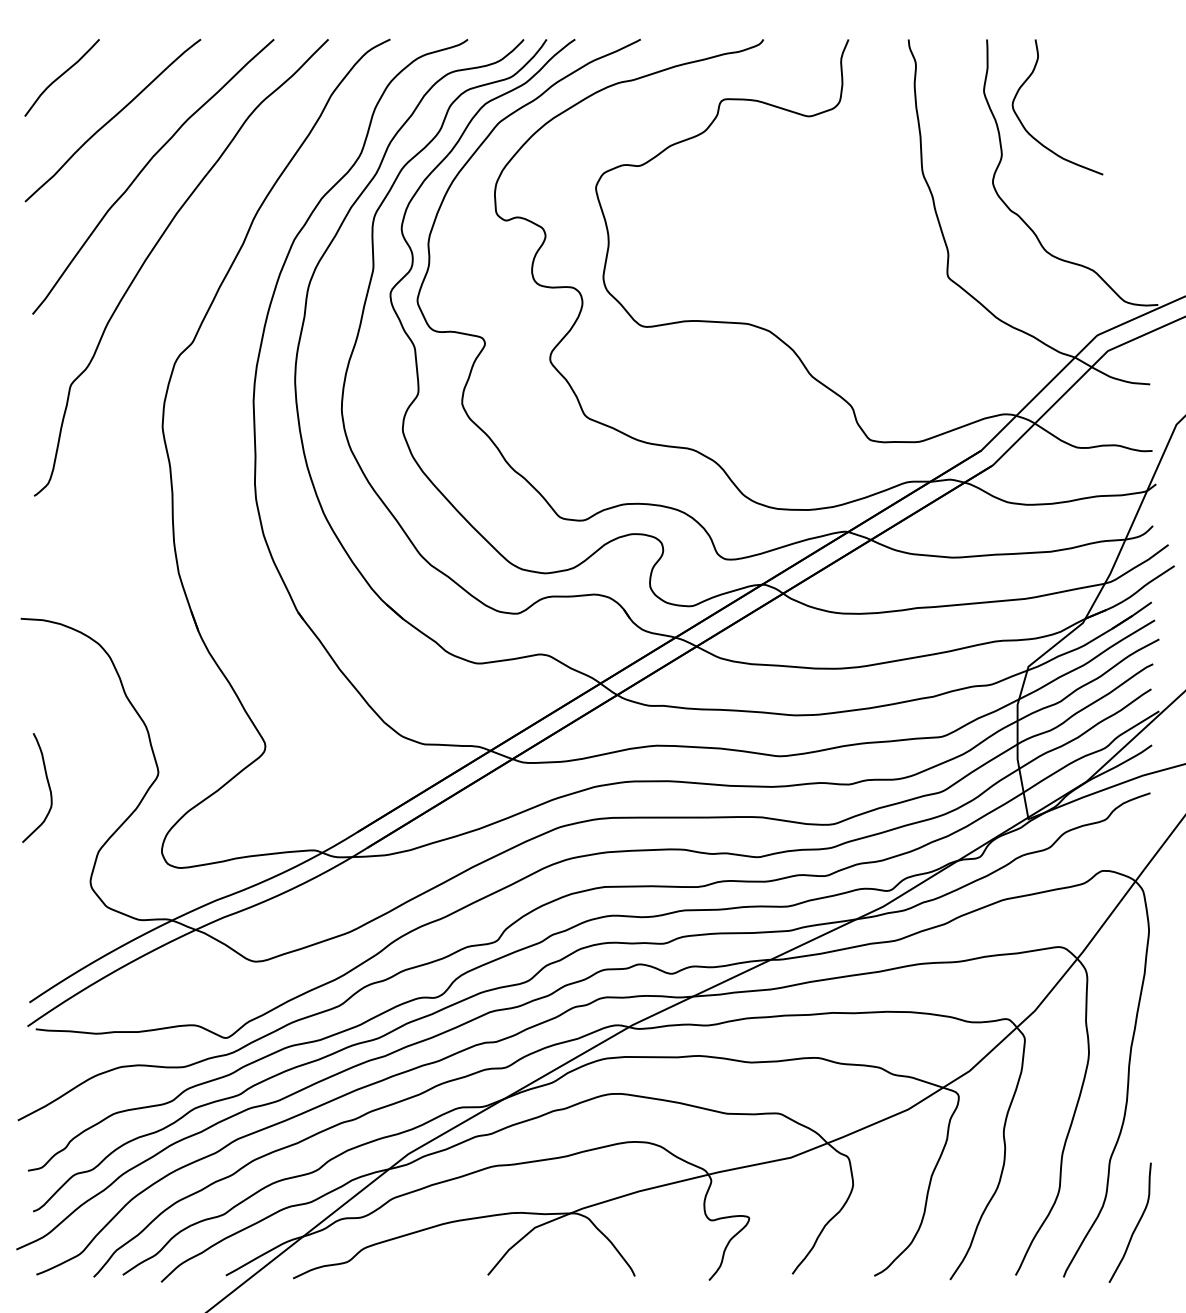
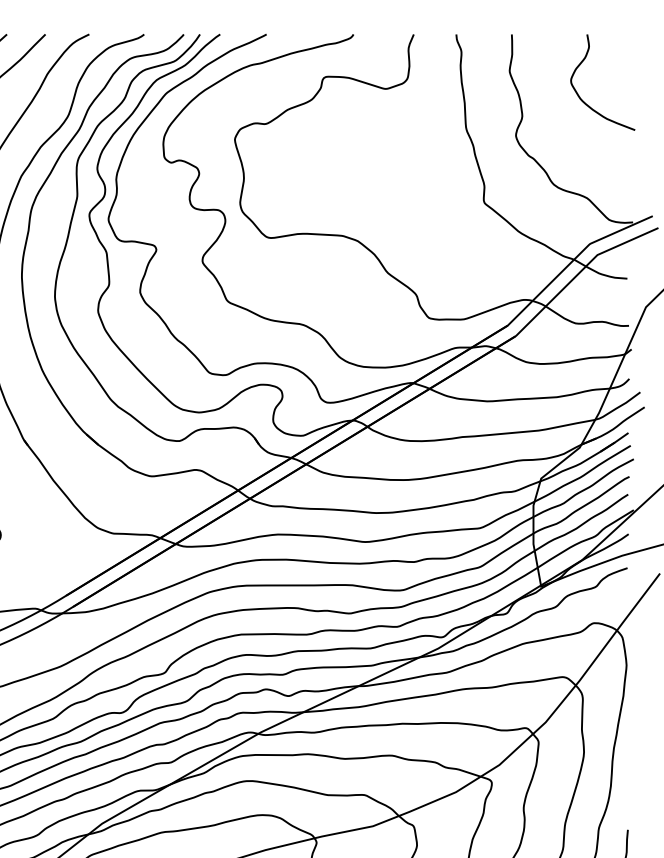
curve: (1030, 133) -> (583, 101), moved

